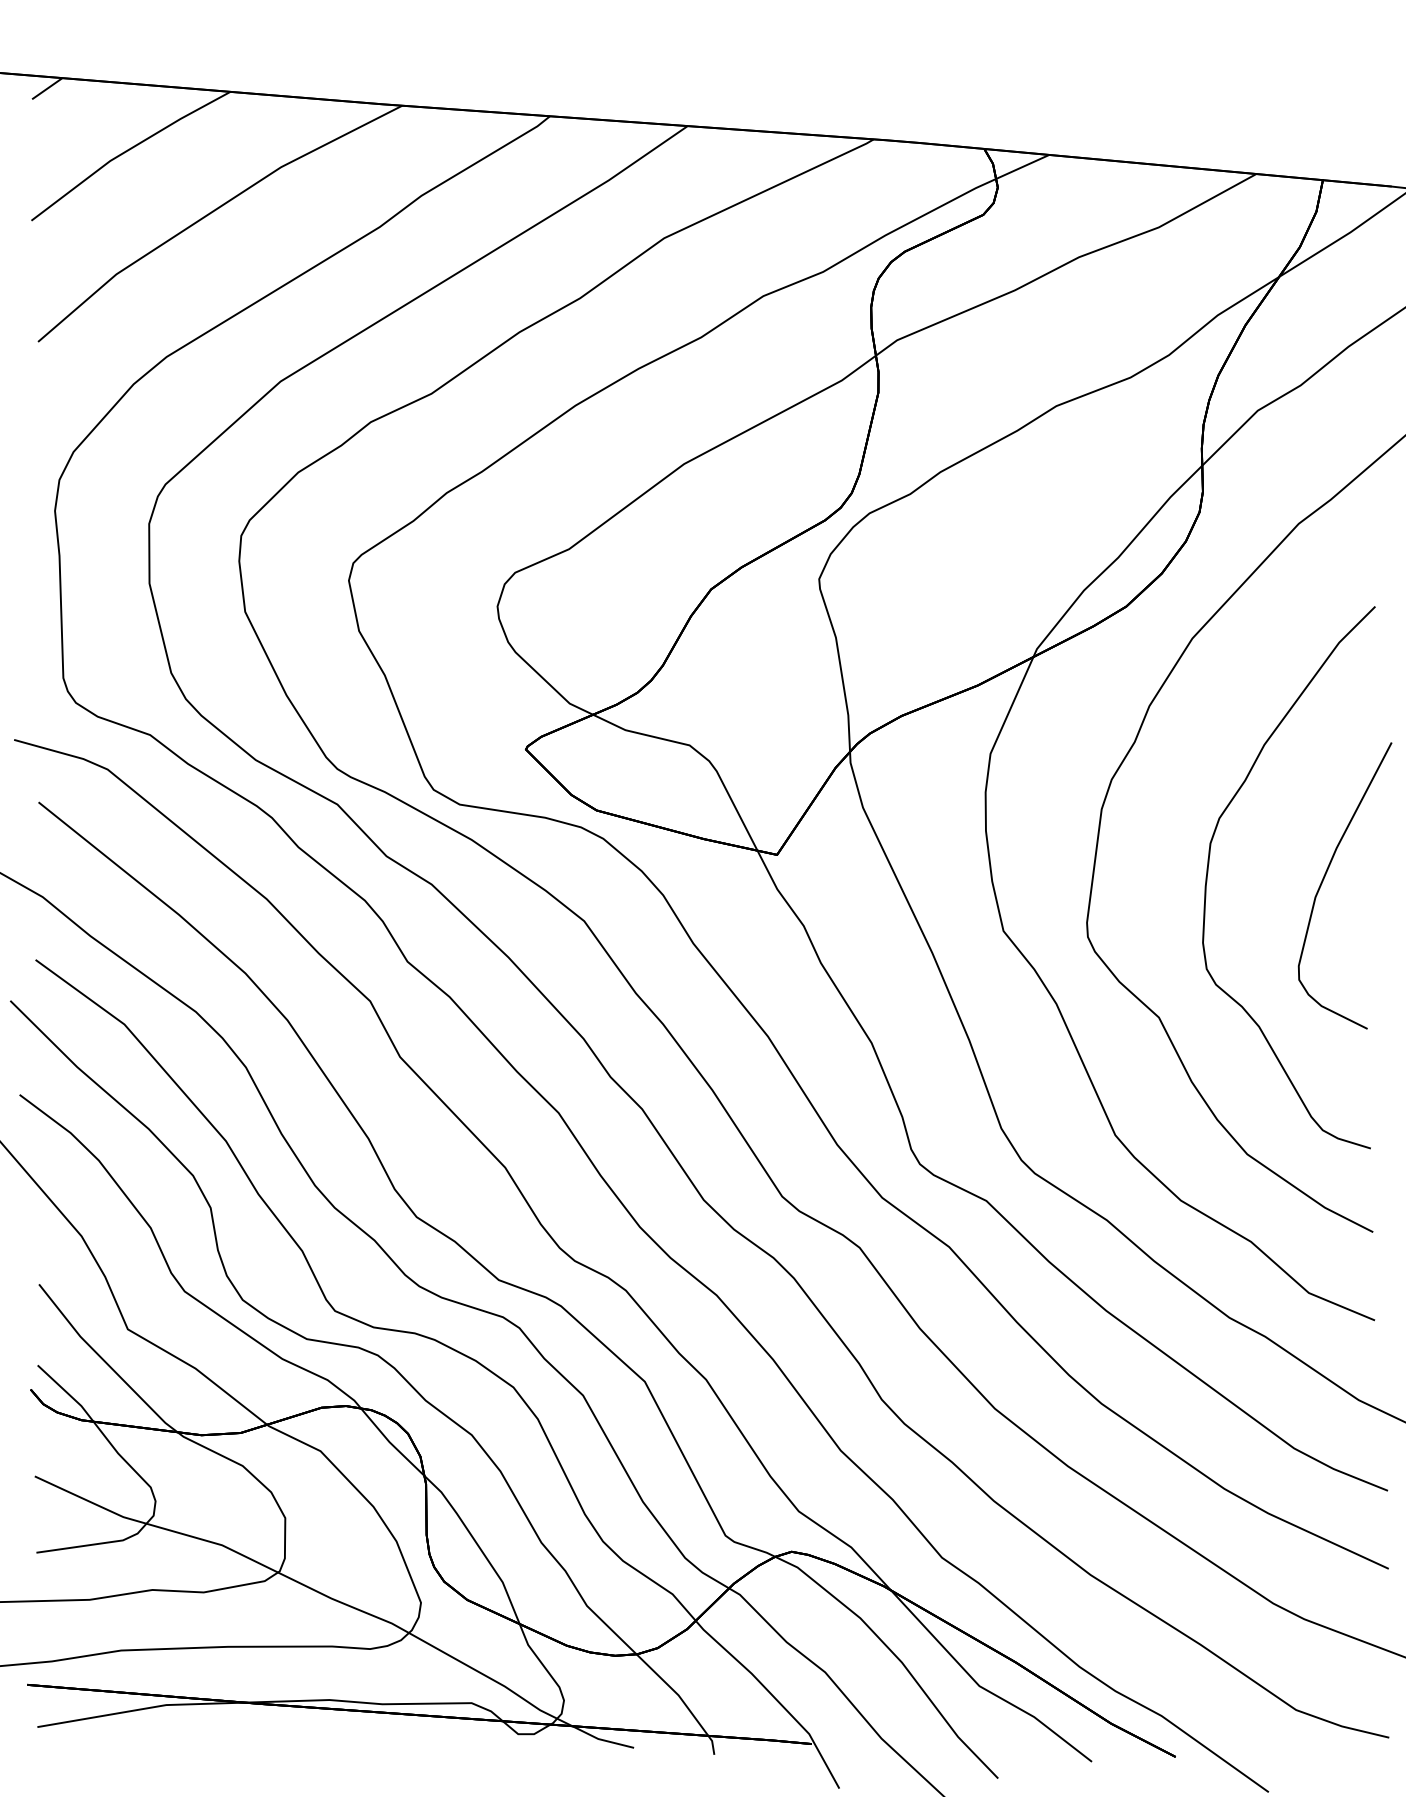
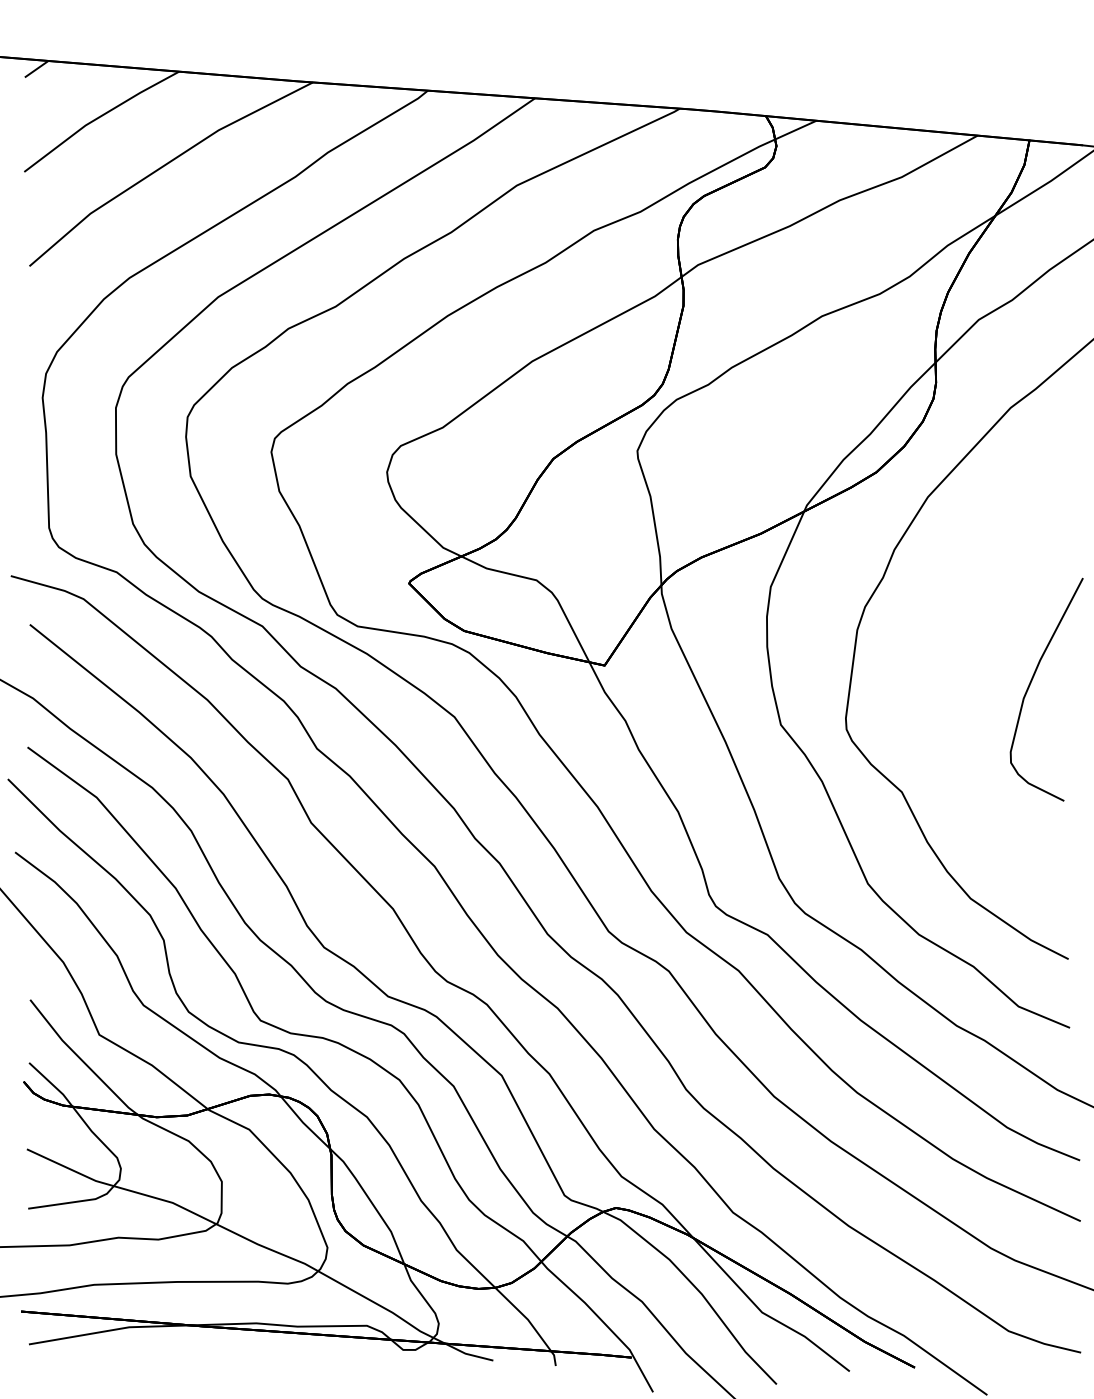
curve: (1209, 863) -> (941, 672), removed

